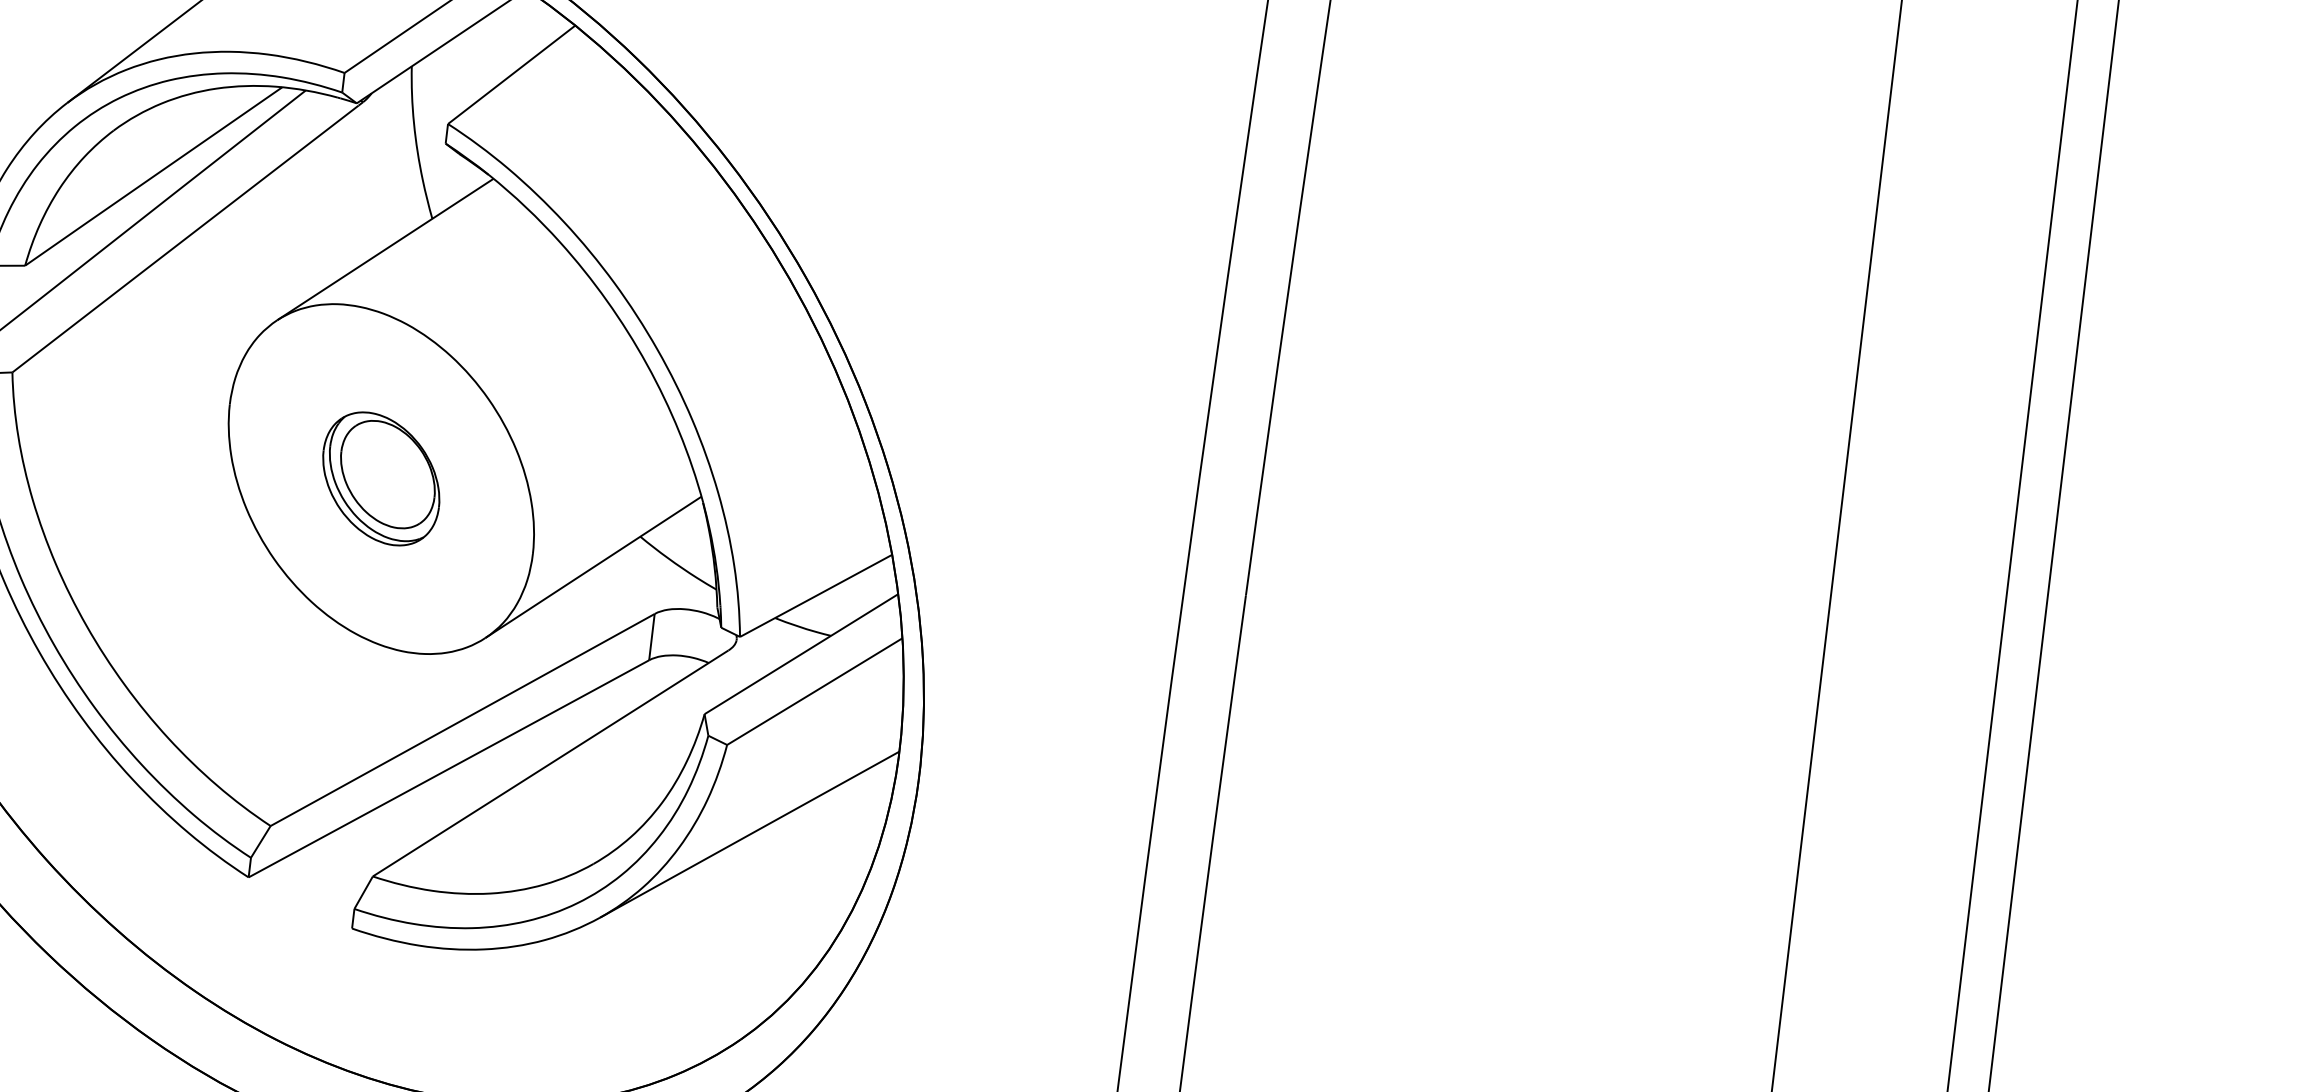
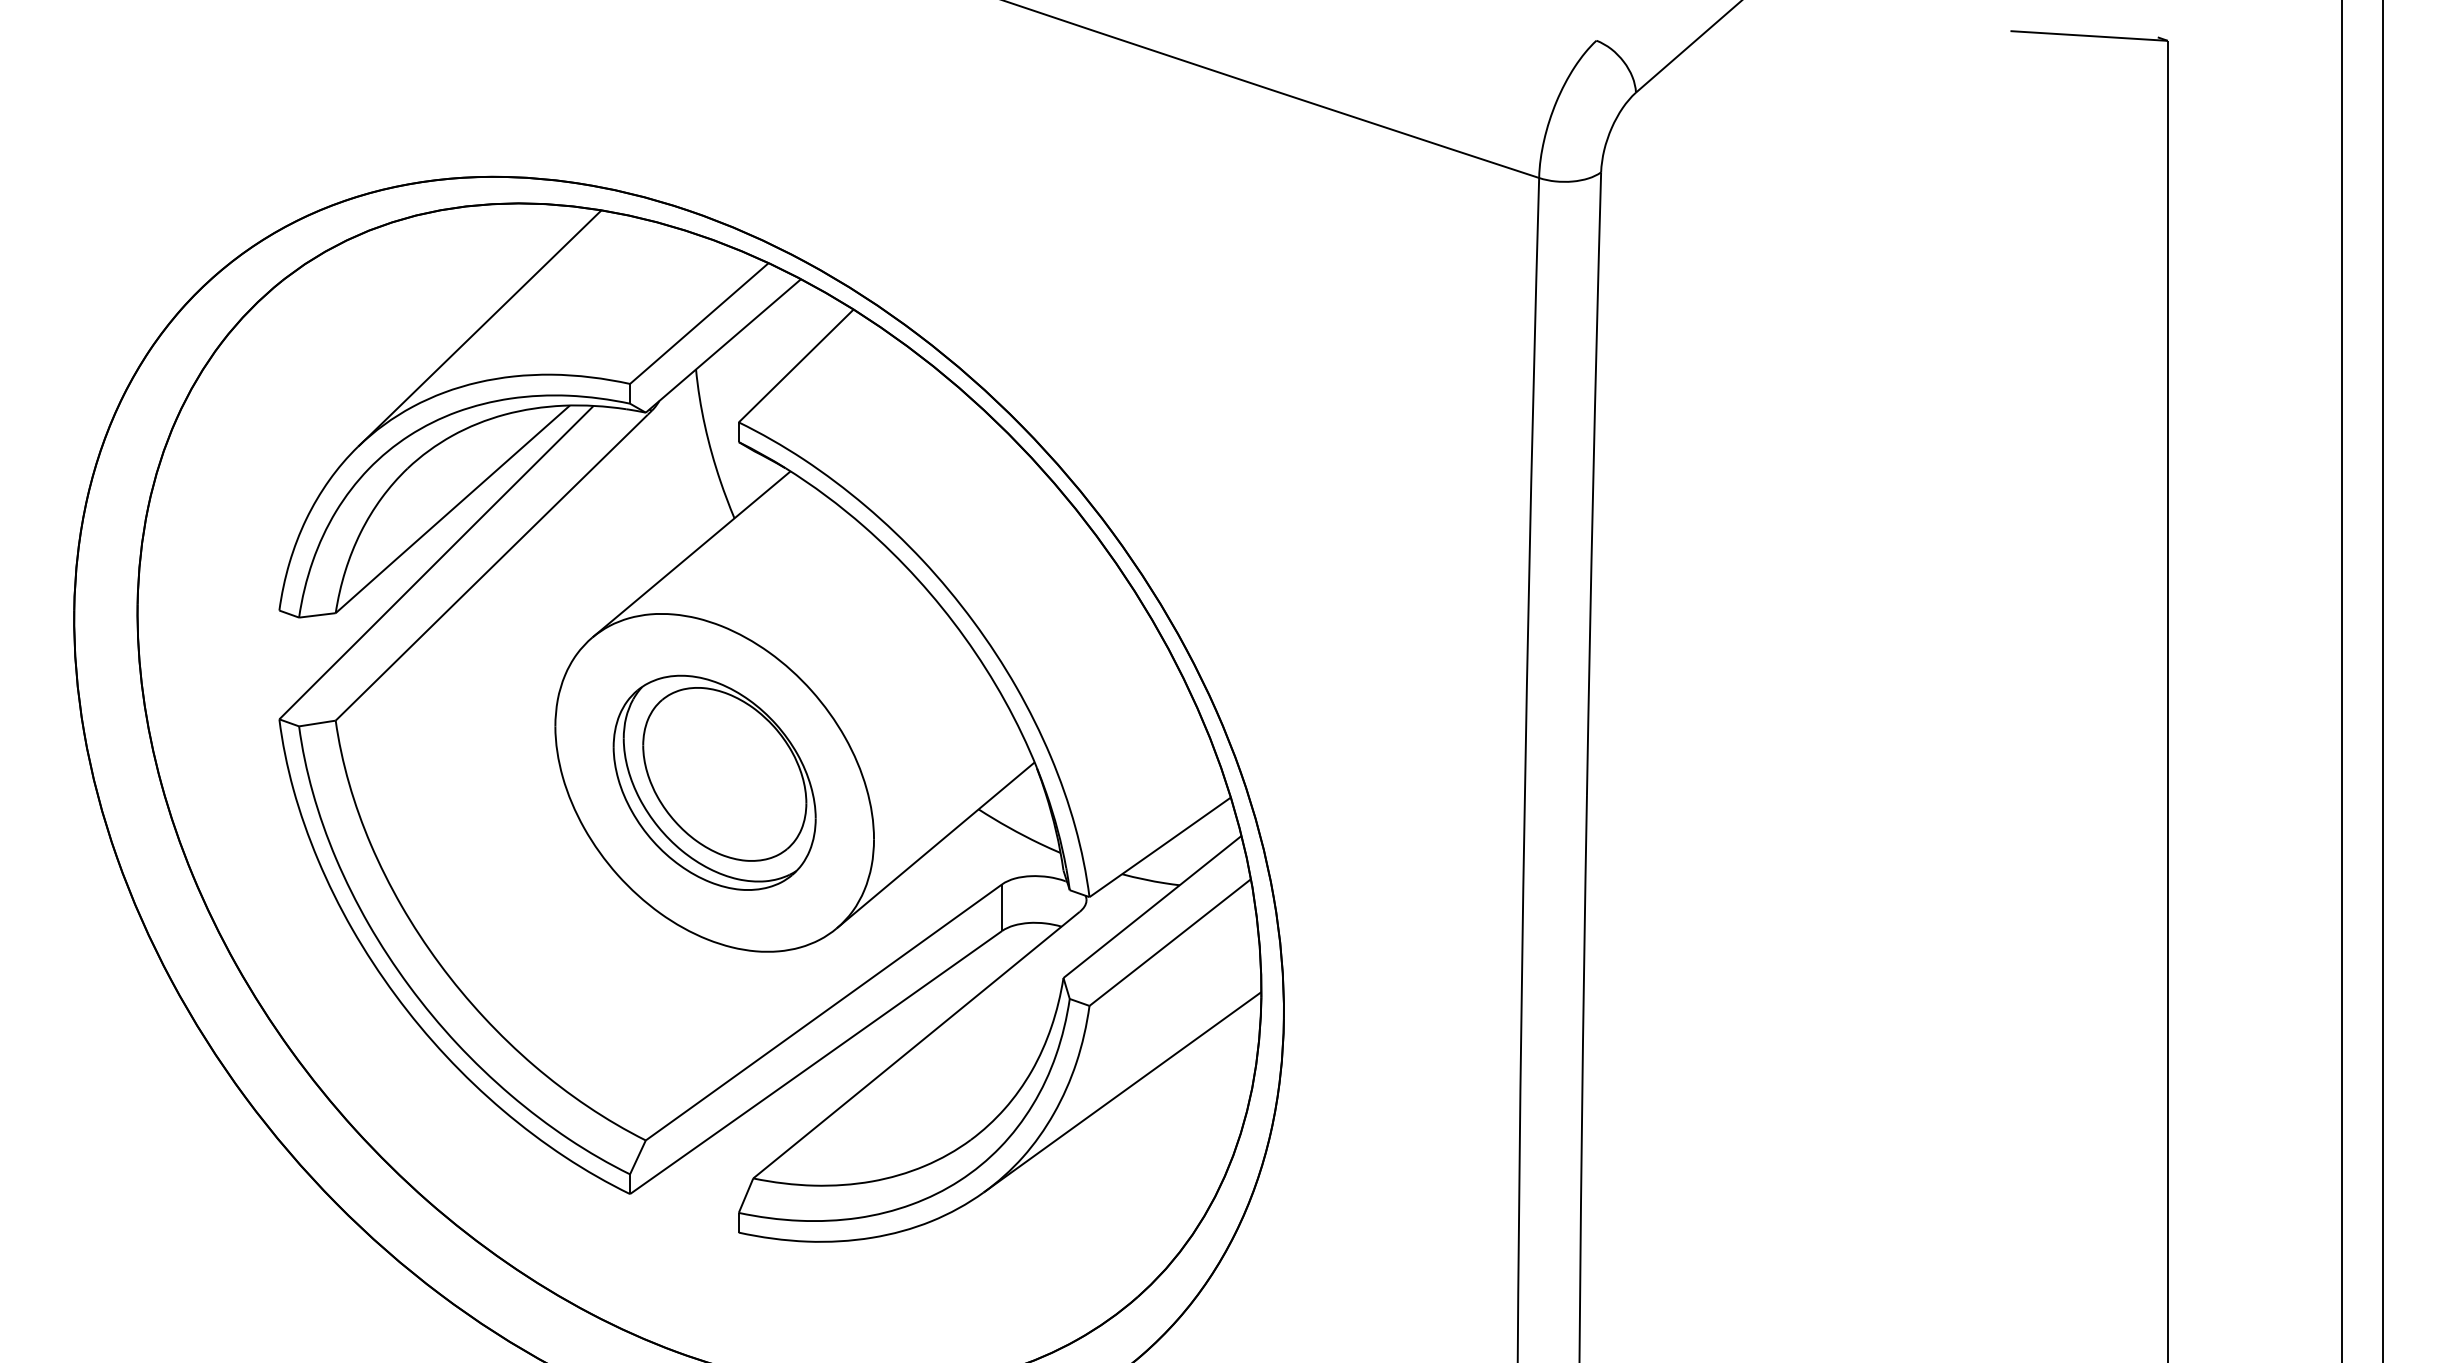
part: (381, 478) -> (714, 782), size x1.67

